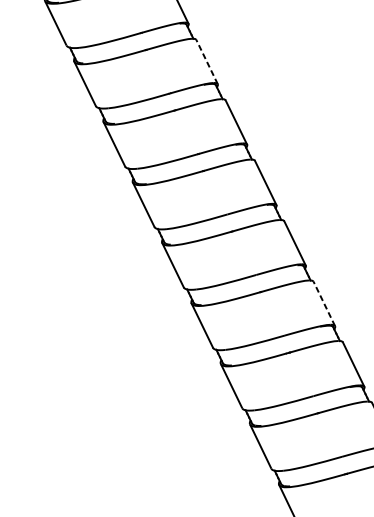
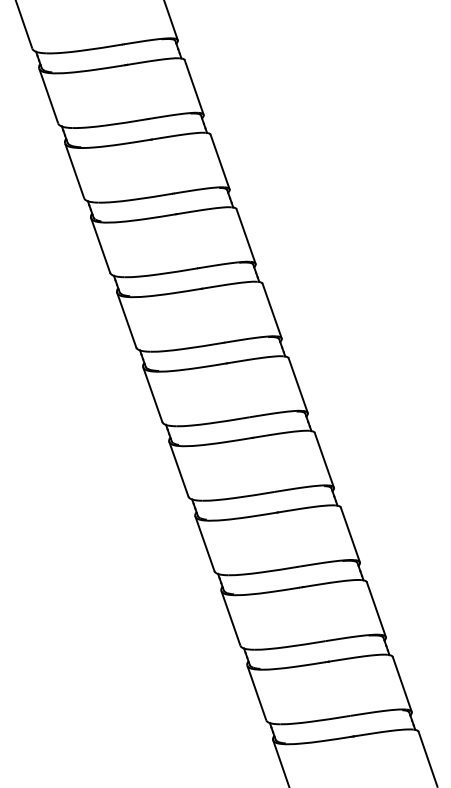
line: (207, 61) -> (246, 236), dashed -> solid
line: (324, 303) -> (350, 534), dashed -> solid

